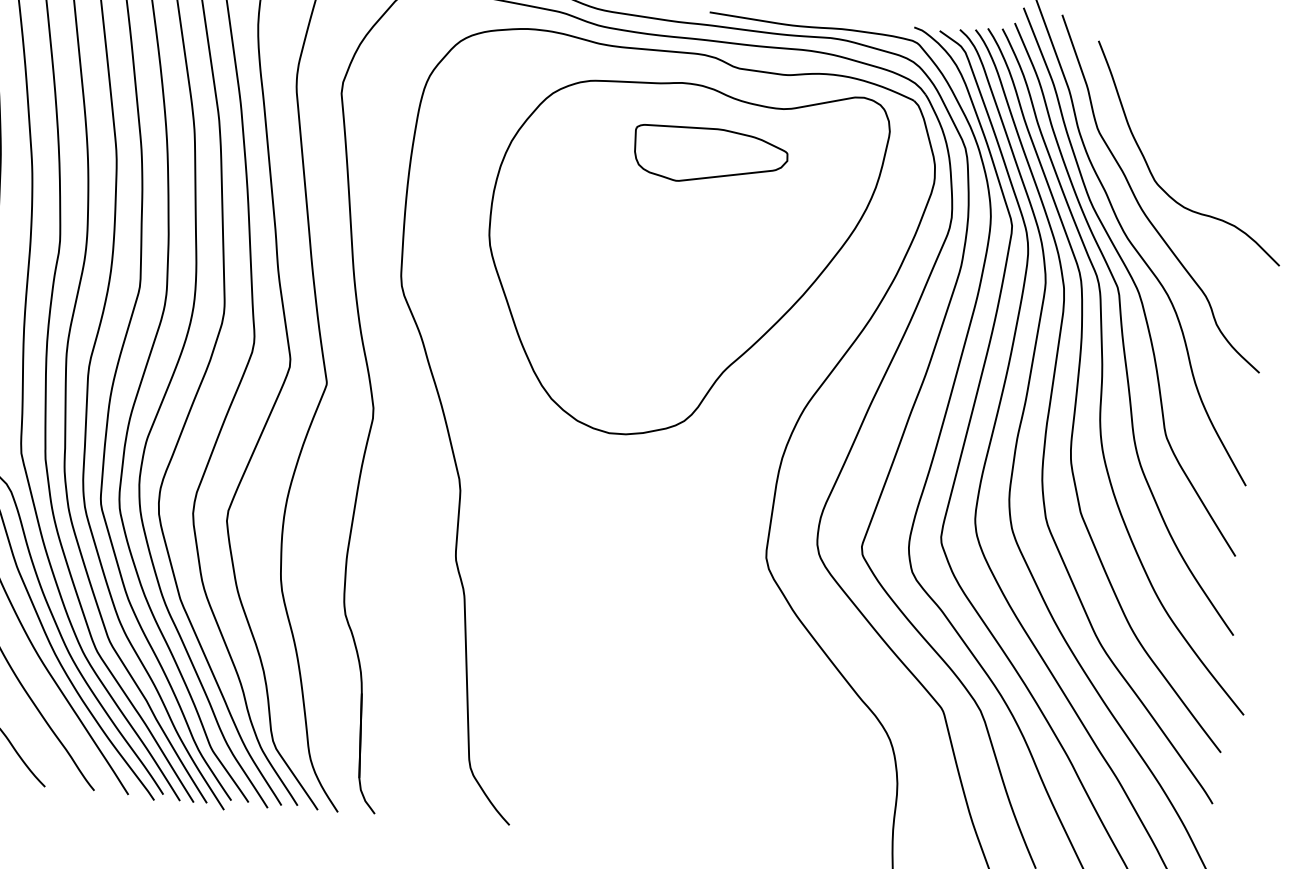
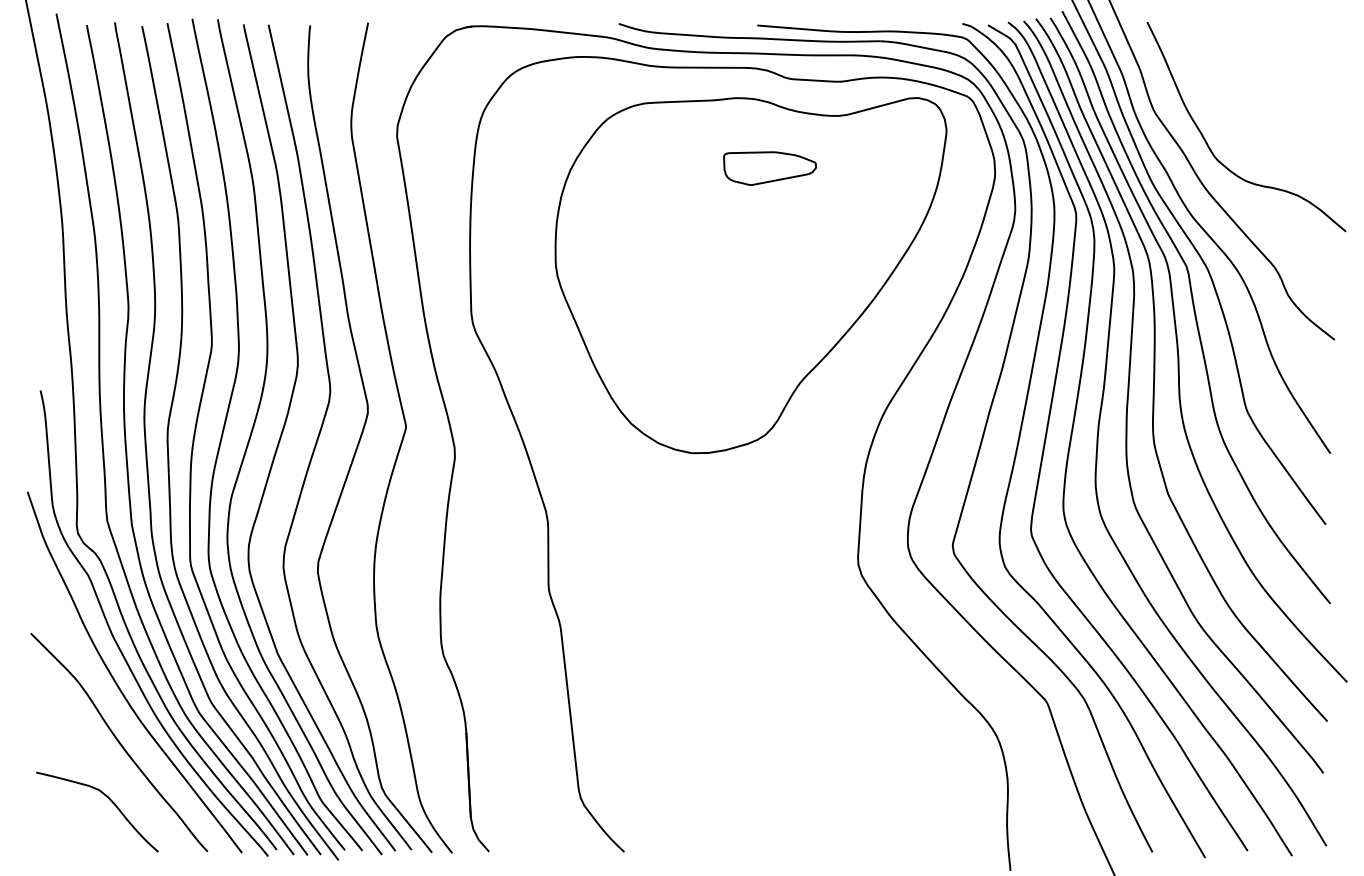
part: (710, 155) -> (769, 168), size x0.6

